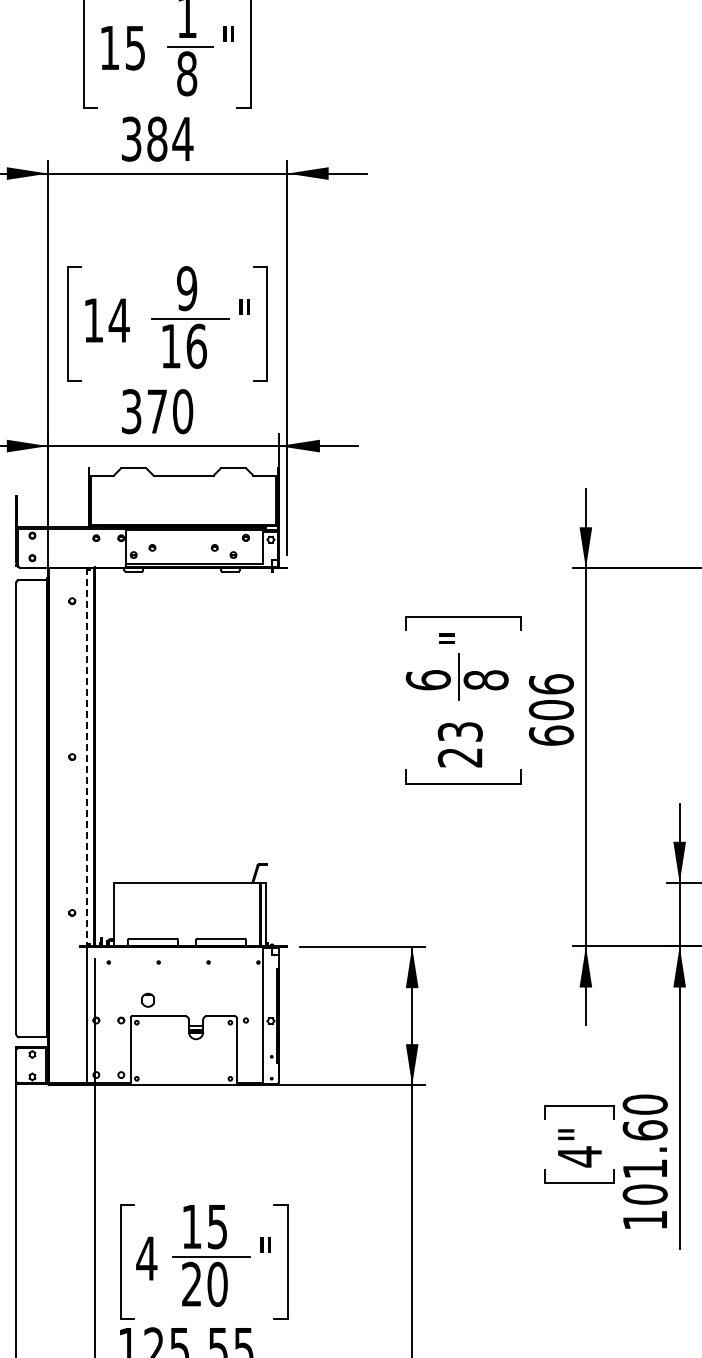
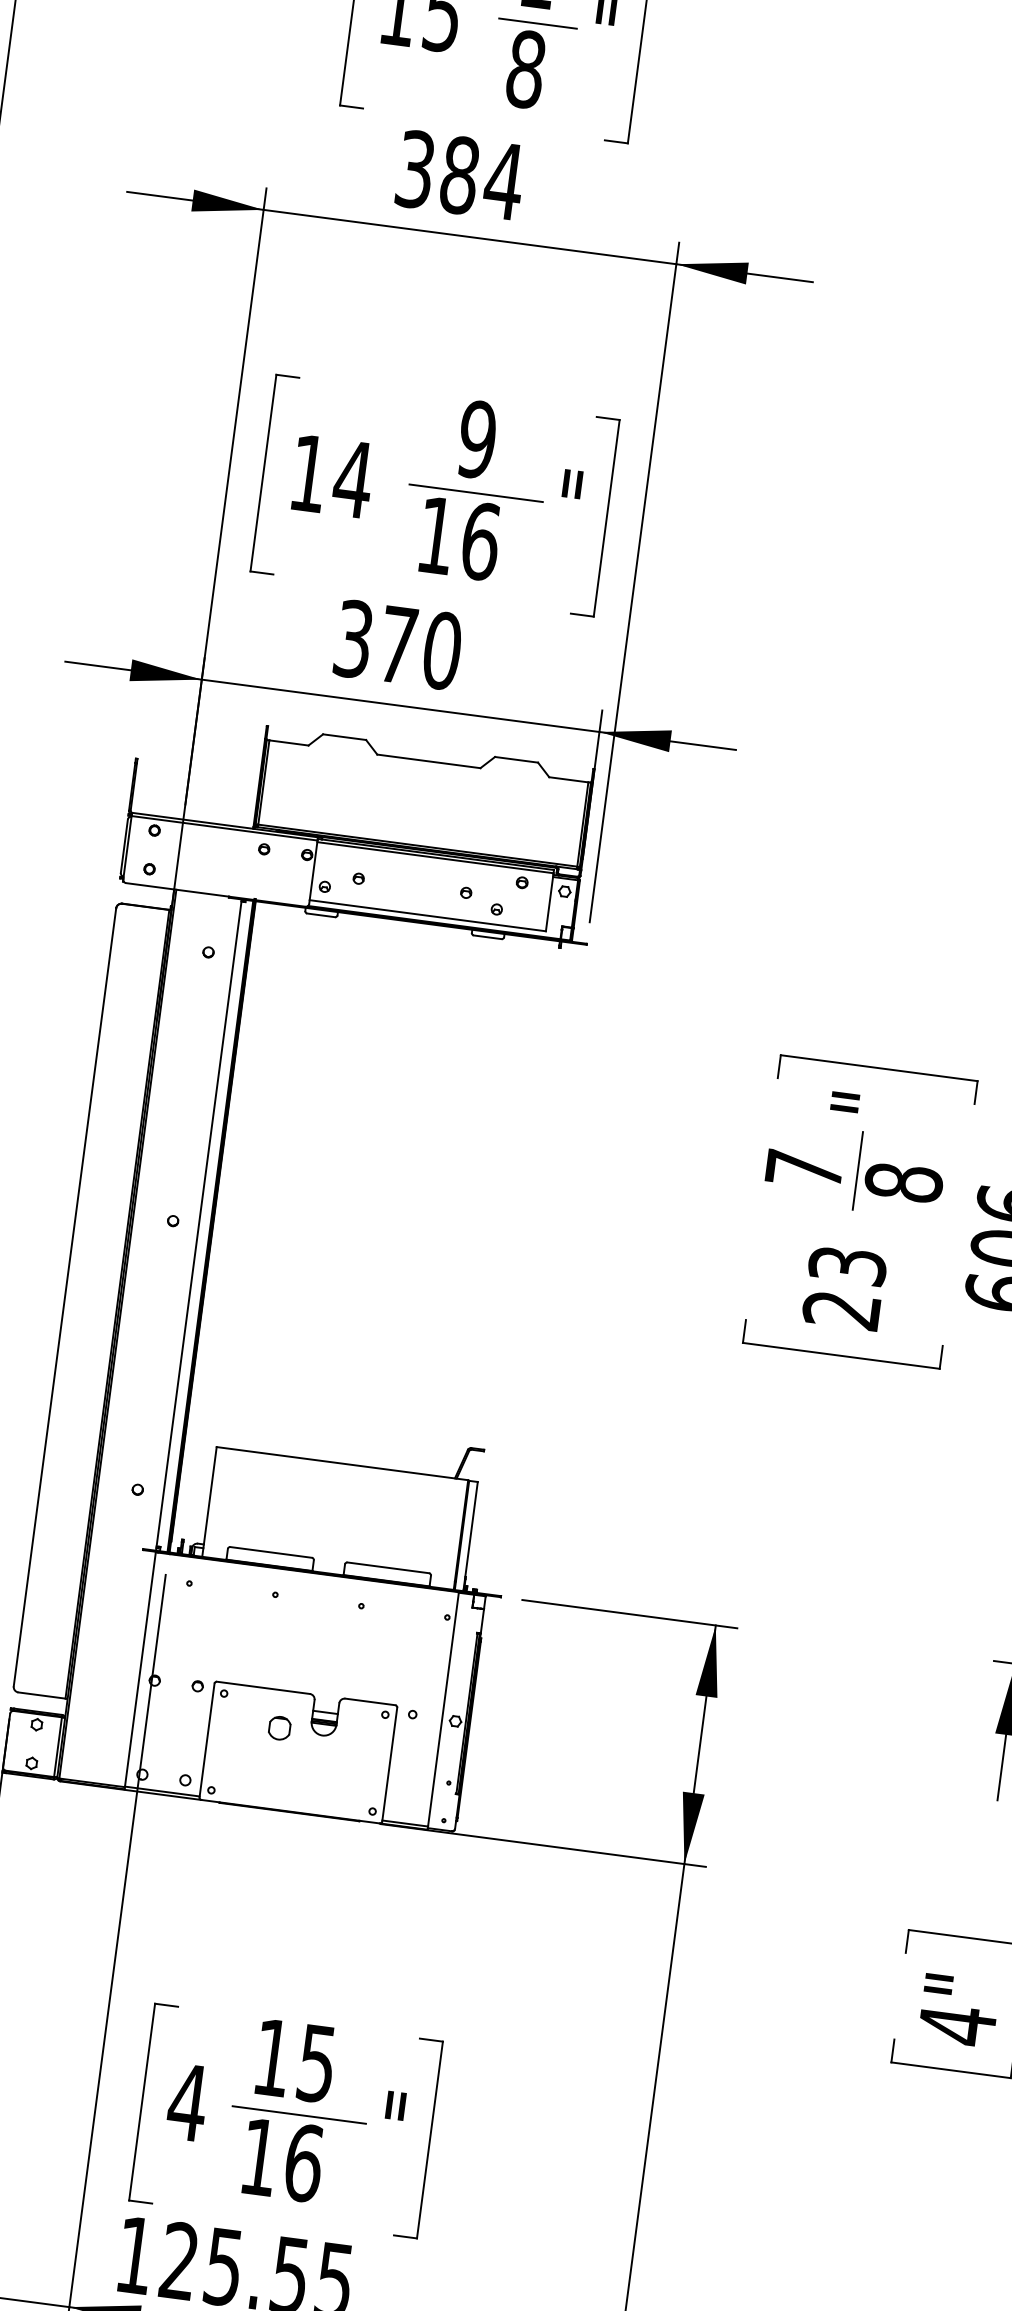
text: (427, 680) -> (802, 1169), 6 -> 7
line: (87, 757) -> (199, 1225), dashed -> solid
part: (147, 999) -> (278, 1726), moved
text: (204, 1283) -> (281, 2158), 20 -> 16

